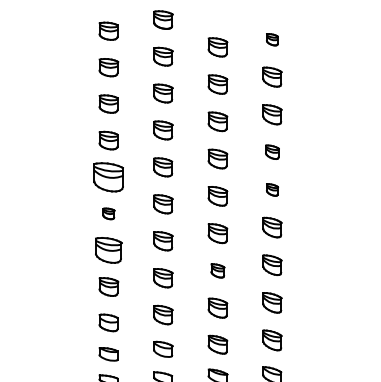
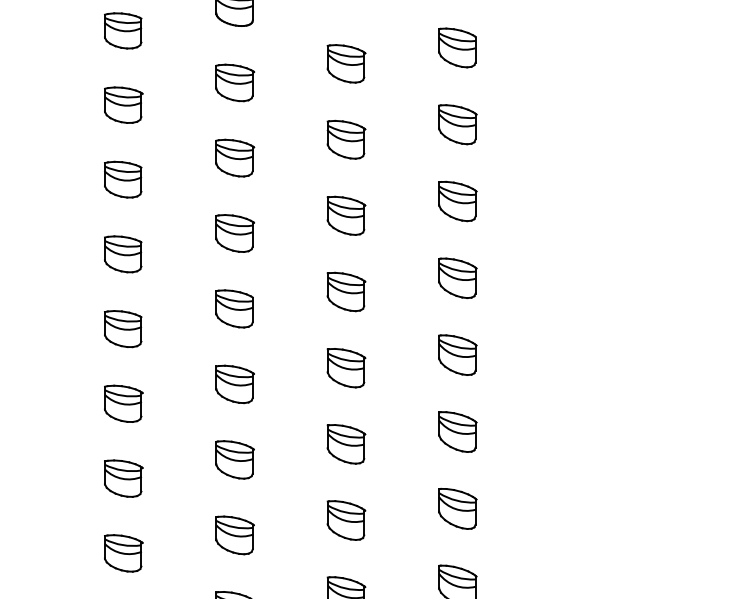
part: (272, 39) -> (457, 47), size x1.67
part: (272, 151) -> (457, 276), size x1.43
part: (108, 176) -> (122, 327), size x0.62
part: (272, 189) -> (457, 354), size x1.67
part: (108, 213) -> (122, 403), size x1.67
part: (108, 250) -> (122, 478), size x0.71
part: (217, 270) -> (345, 519), size x1.43

